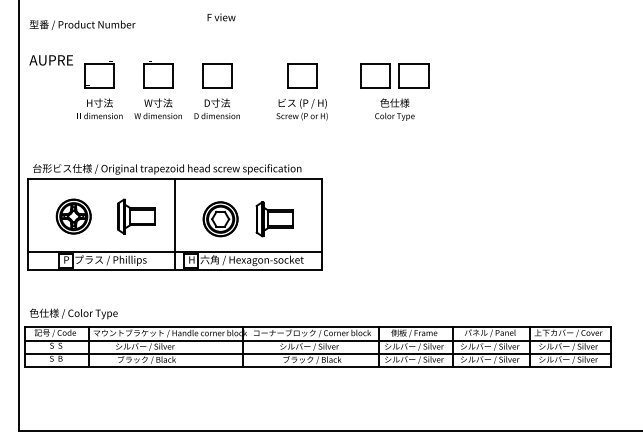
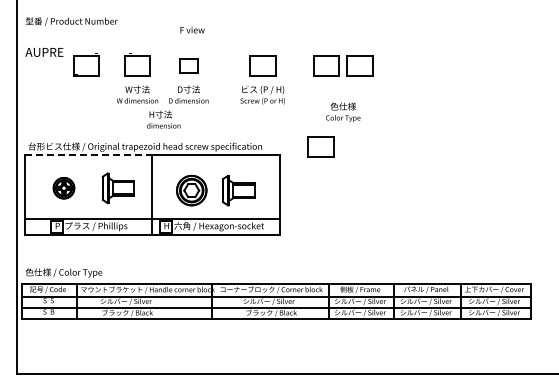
text: (221, 16) -> (192, 29), moved
part: (216, 75) -> (188, 65), size x0.7
text: (103, 108) -> (163, 119), moved
text: (395, 108) -> (343, 111), moved
part: (368, 168) -> (320, 146), added
line: (101, 178) -> (88, 155), solid -> dashed
part: (73, 215) -> (63, 187), size x0.7

